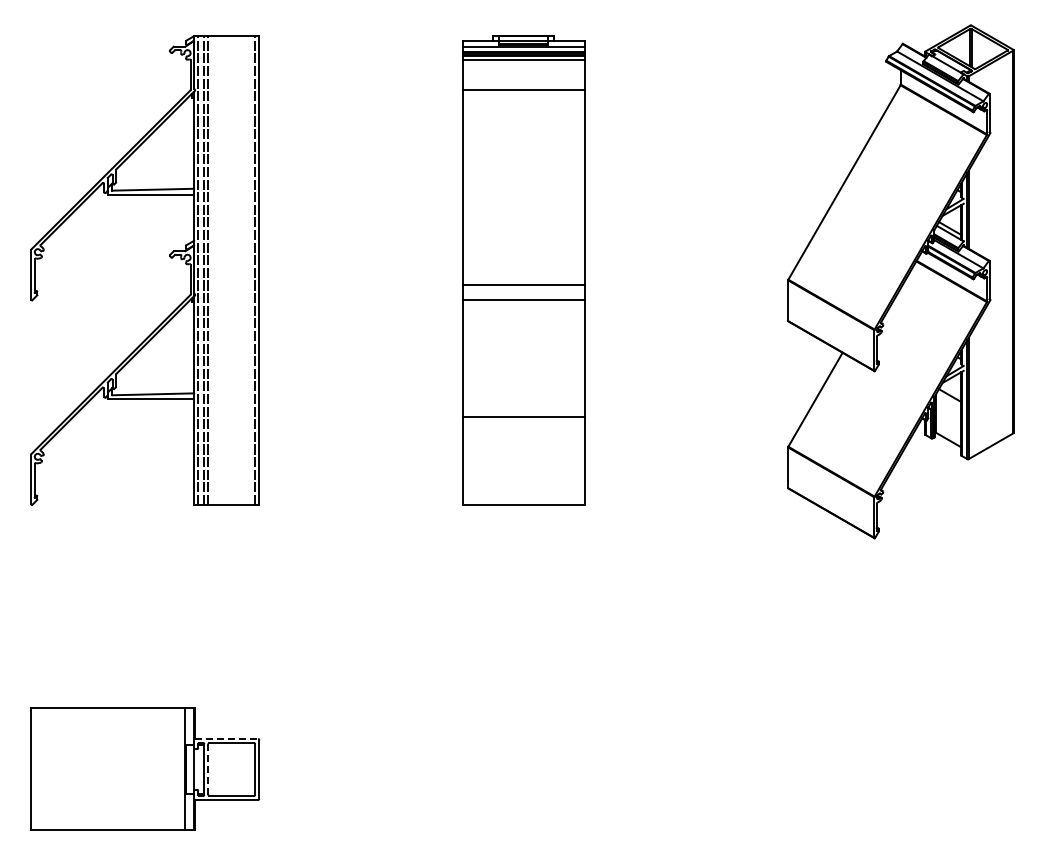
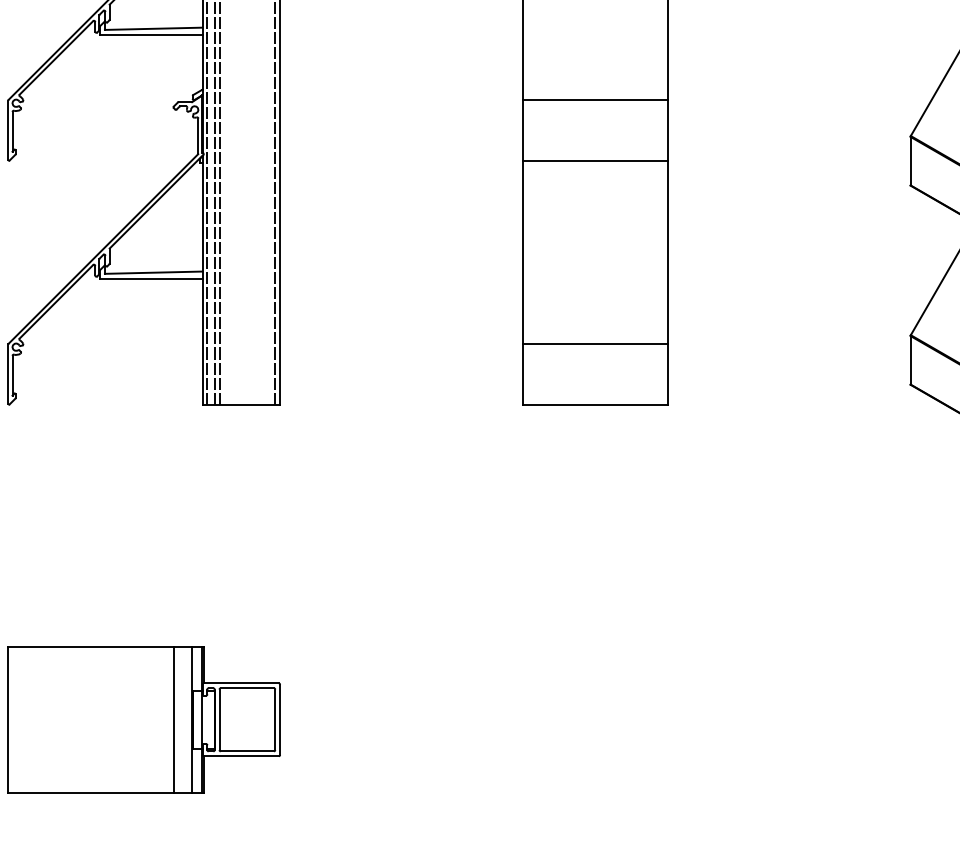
line: (523, 284) -> (595, 100), moved
line: (523, 417) -> (595, 344), moved
line: (226, 738) -> (241, 682), dashed -> solid
line: (208, 768) -> (219, 718), dashed -> solid
line: (169, 769) -> (173, 719), added

